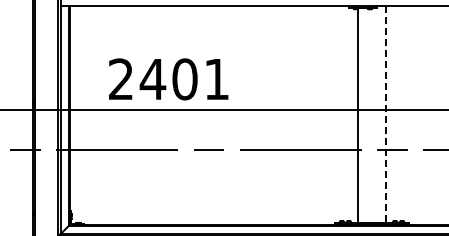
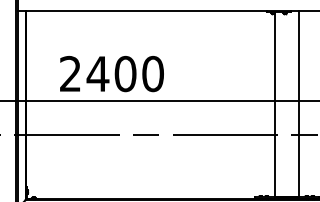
text: (216, 79) -> (152, 74), 2401 -> 2400
line: (385, 113) -> (298, 103), dashed -> solid

